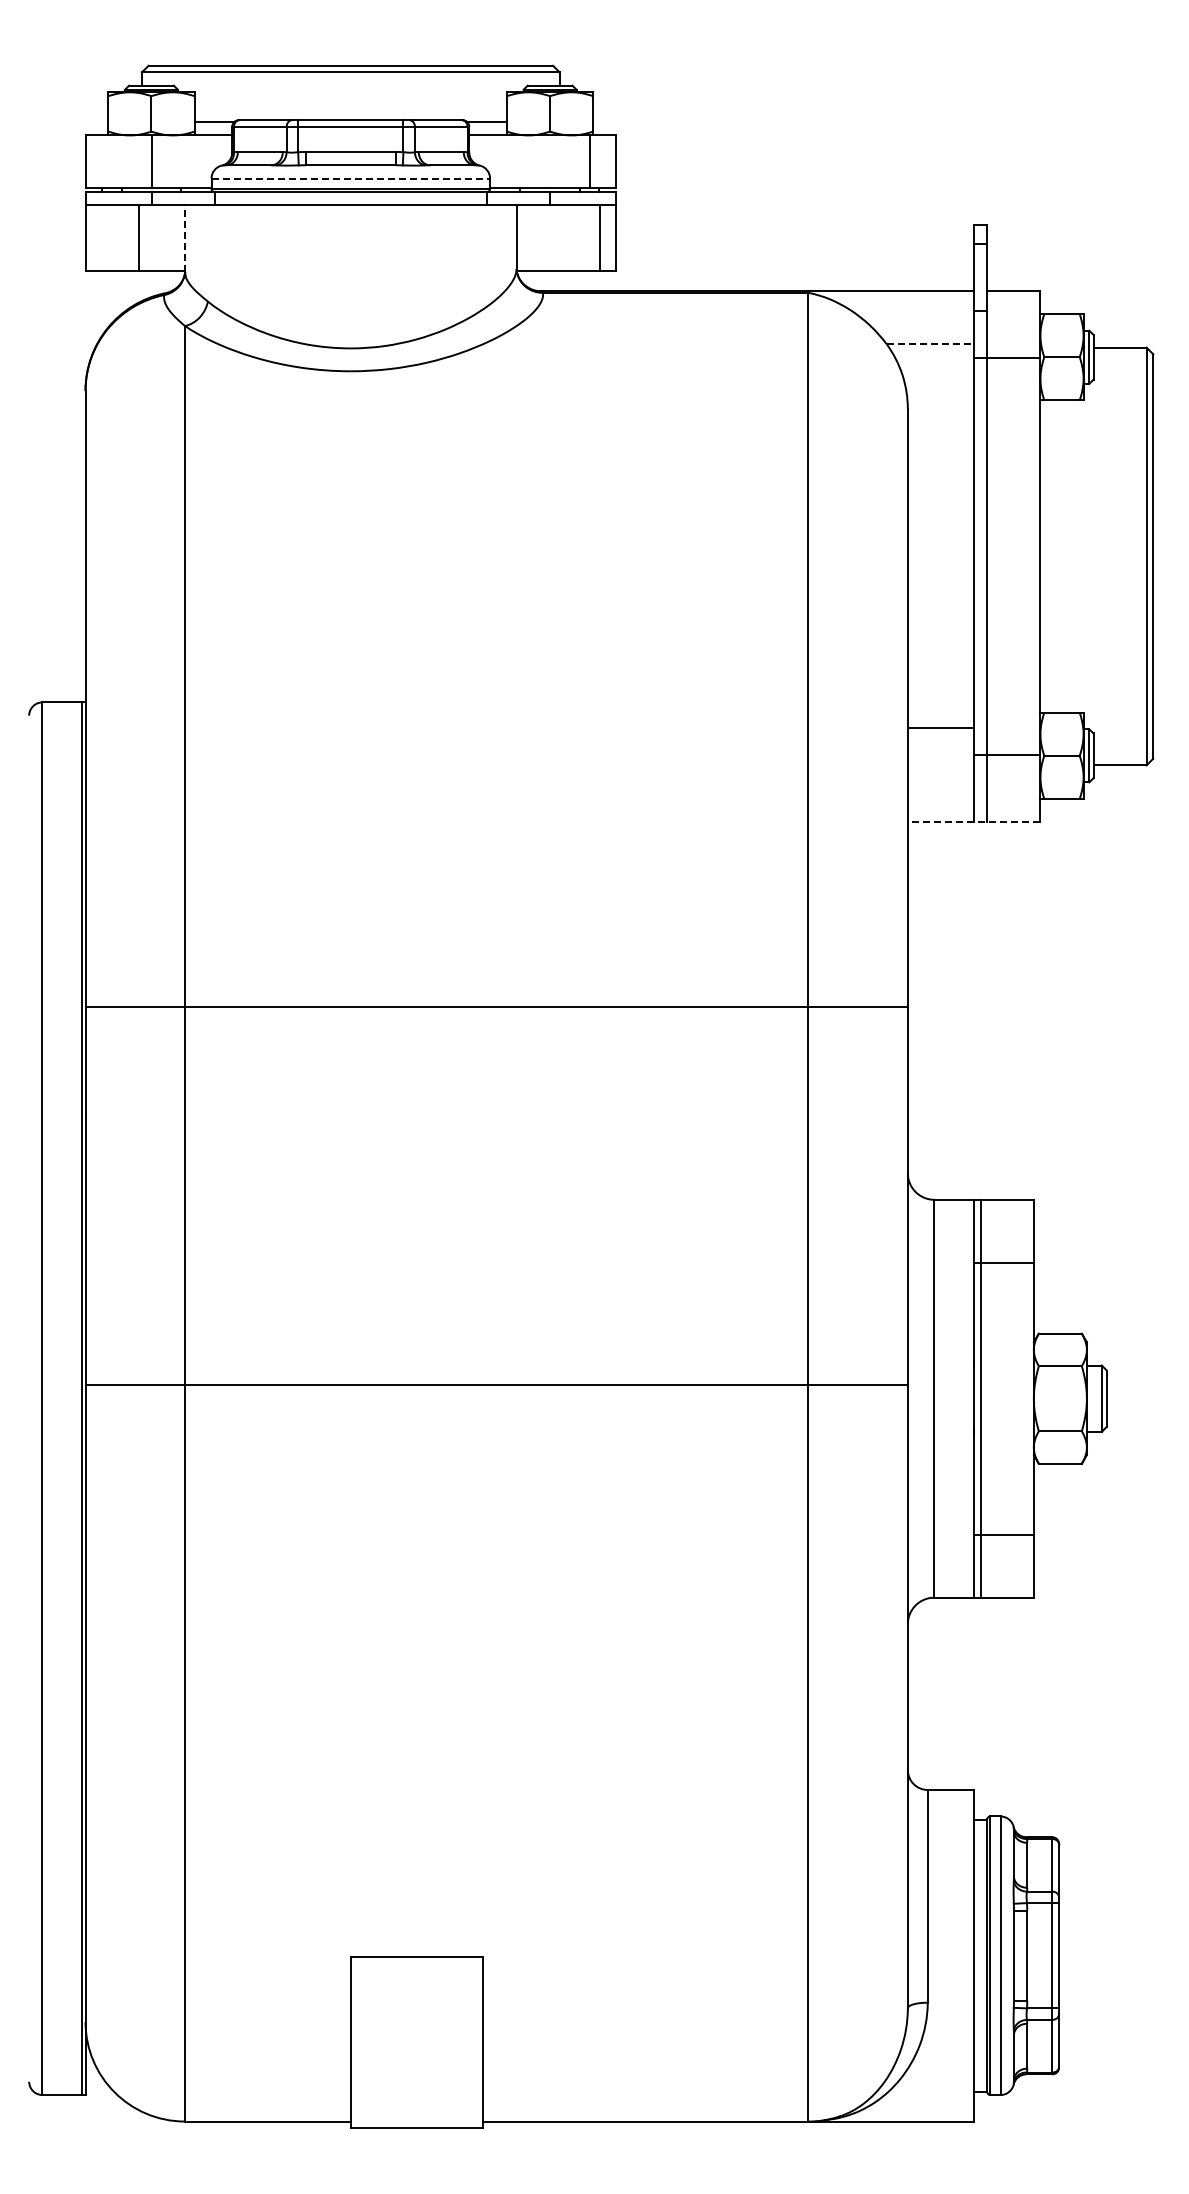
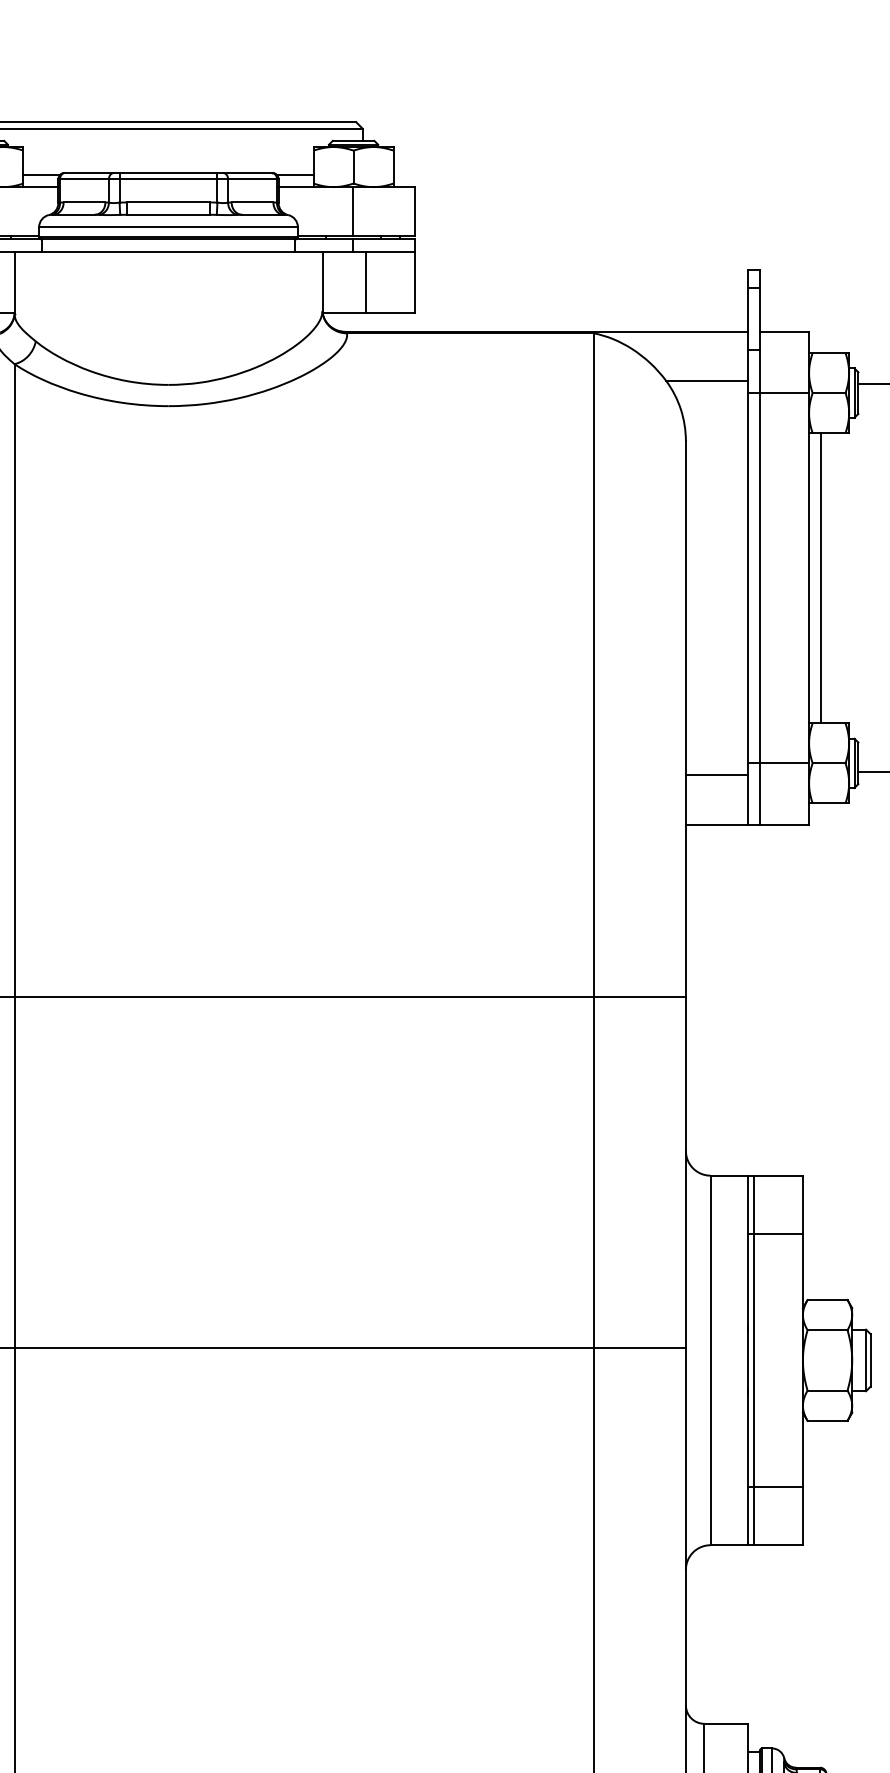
line: (589, 161) -> (353, 211), moved
line: (351, 178) -> (169, 227), dashed -> solid
line: (185, 237) -> (14, 281), dashed -> solid
line: (600, 238) -> (366, 282), moved
line: (930, 344) -> (706, 381), dashed -> solid
line: (1053, 556) -> (821, 578), added
line: (940, 727) -> (716, 775), moved
line: (973, 821) -> (746, 824), dashed -> solid

